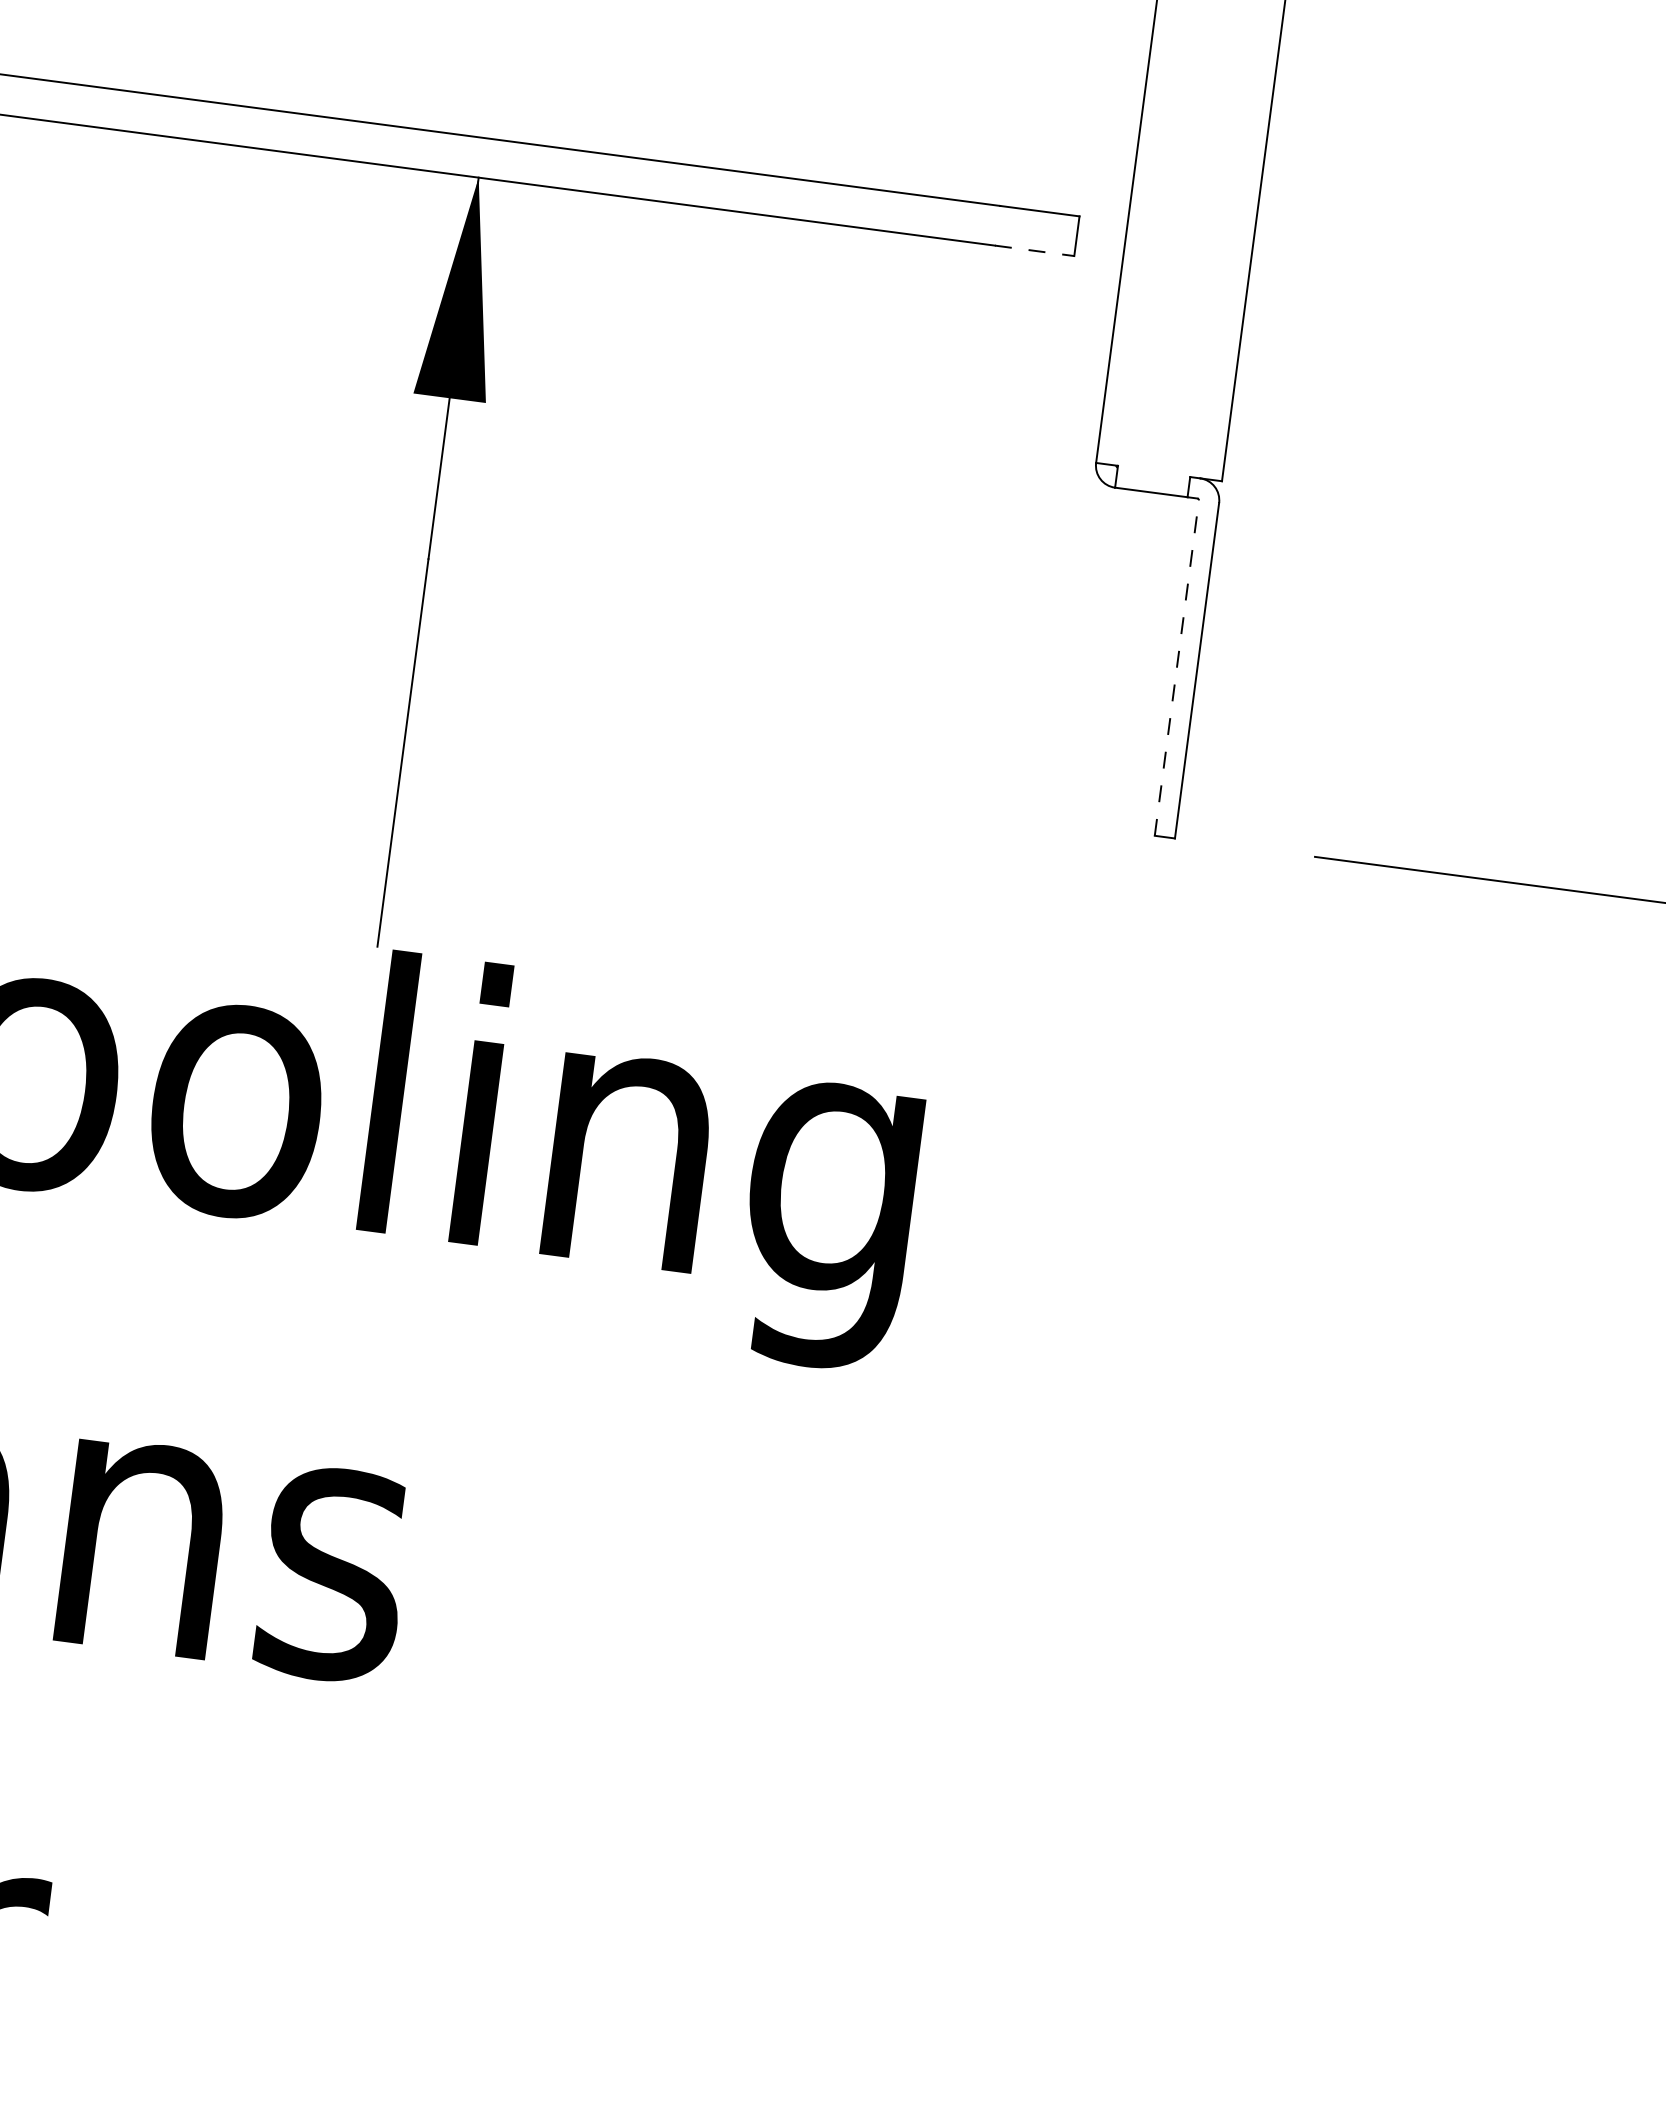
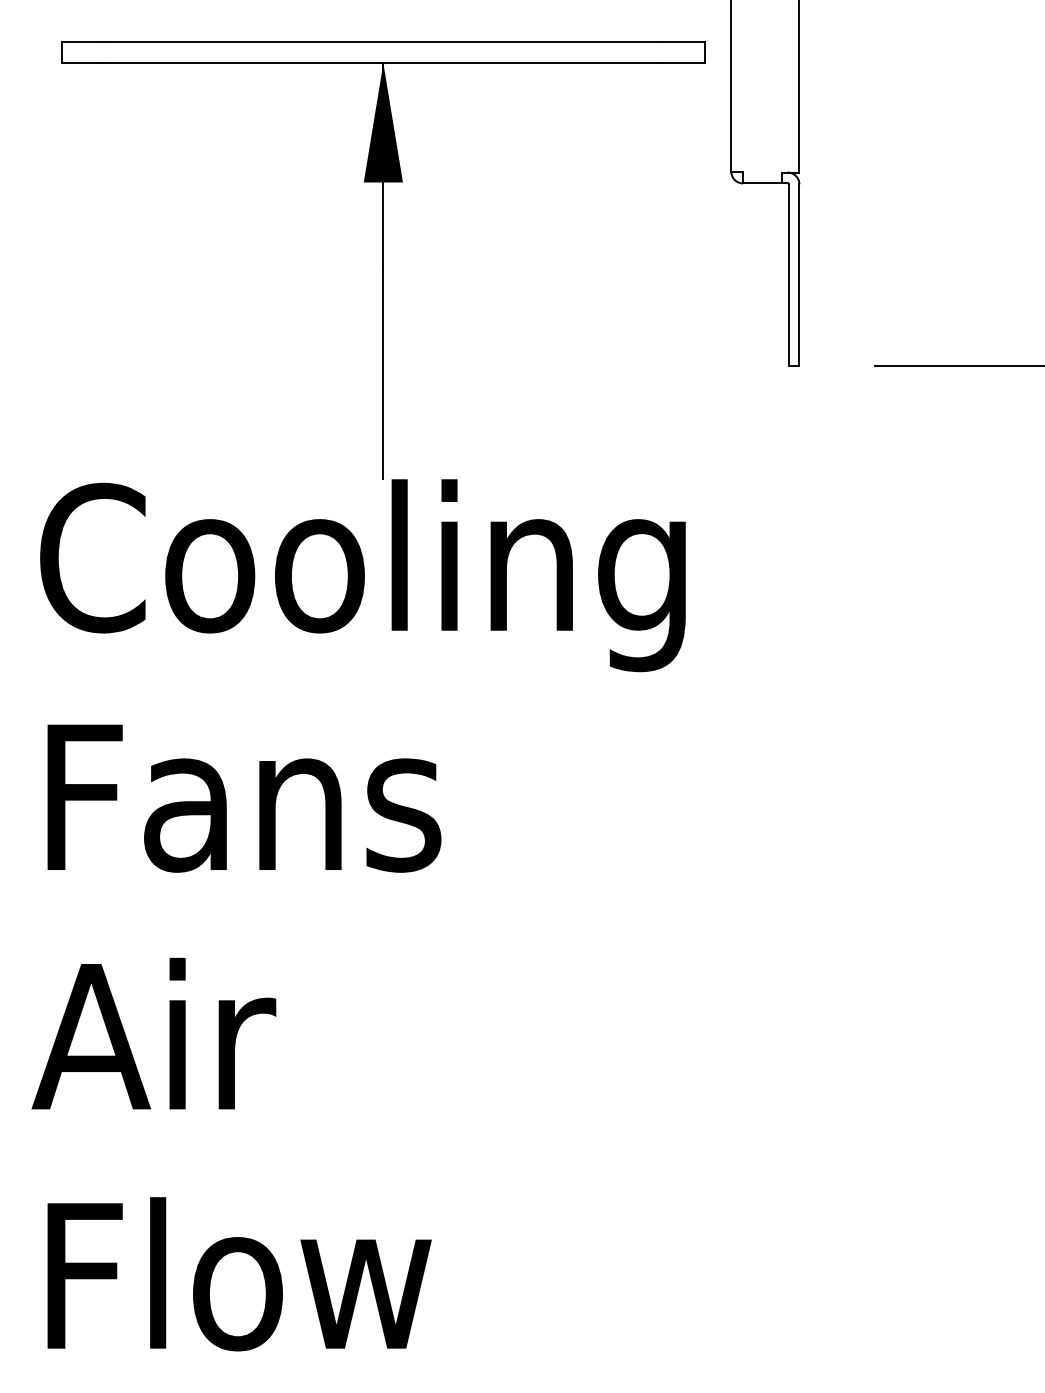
line: (1035, 251) -> (684, 63), dashed -> solid
line: (1176, 667) -> (788, 274), dashed -> solid

